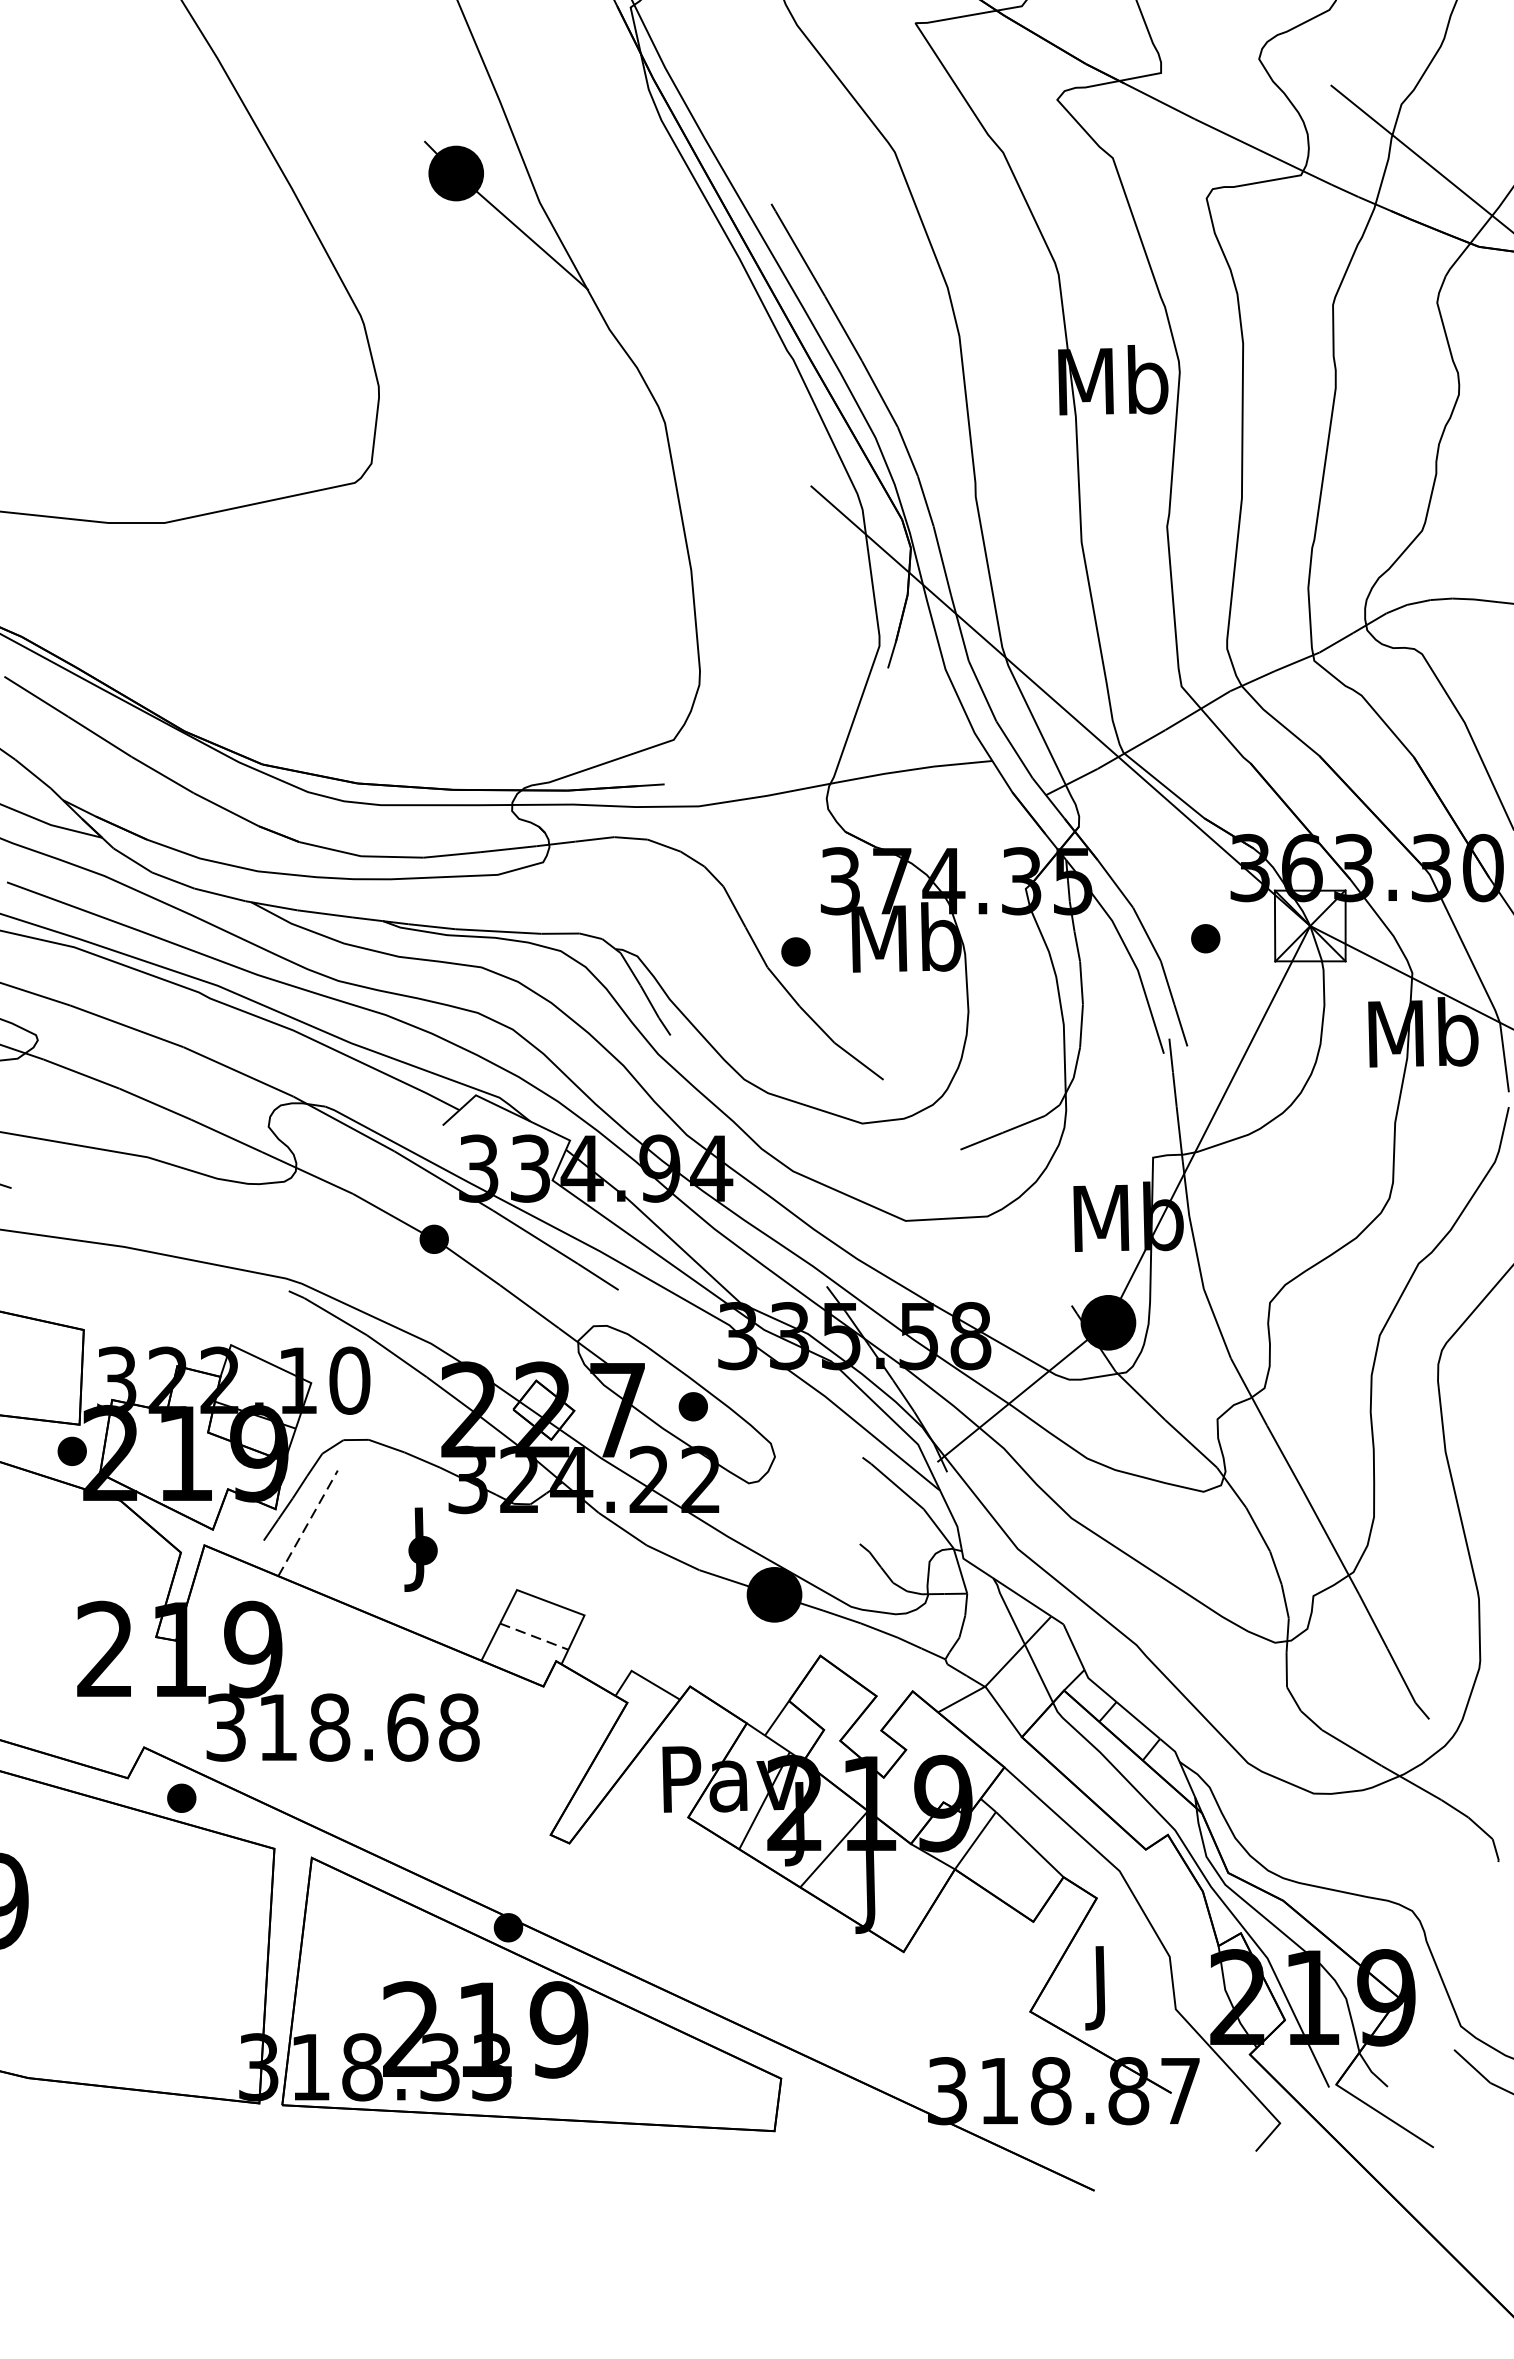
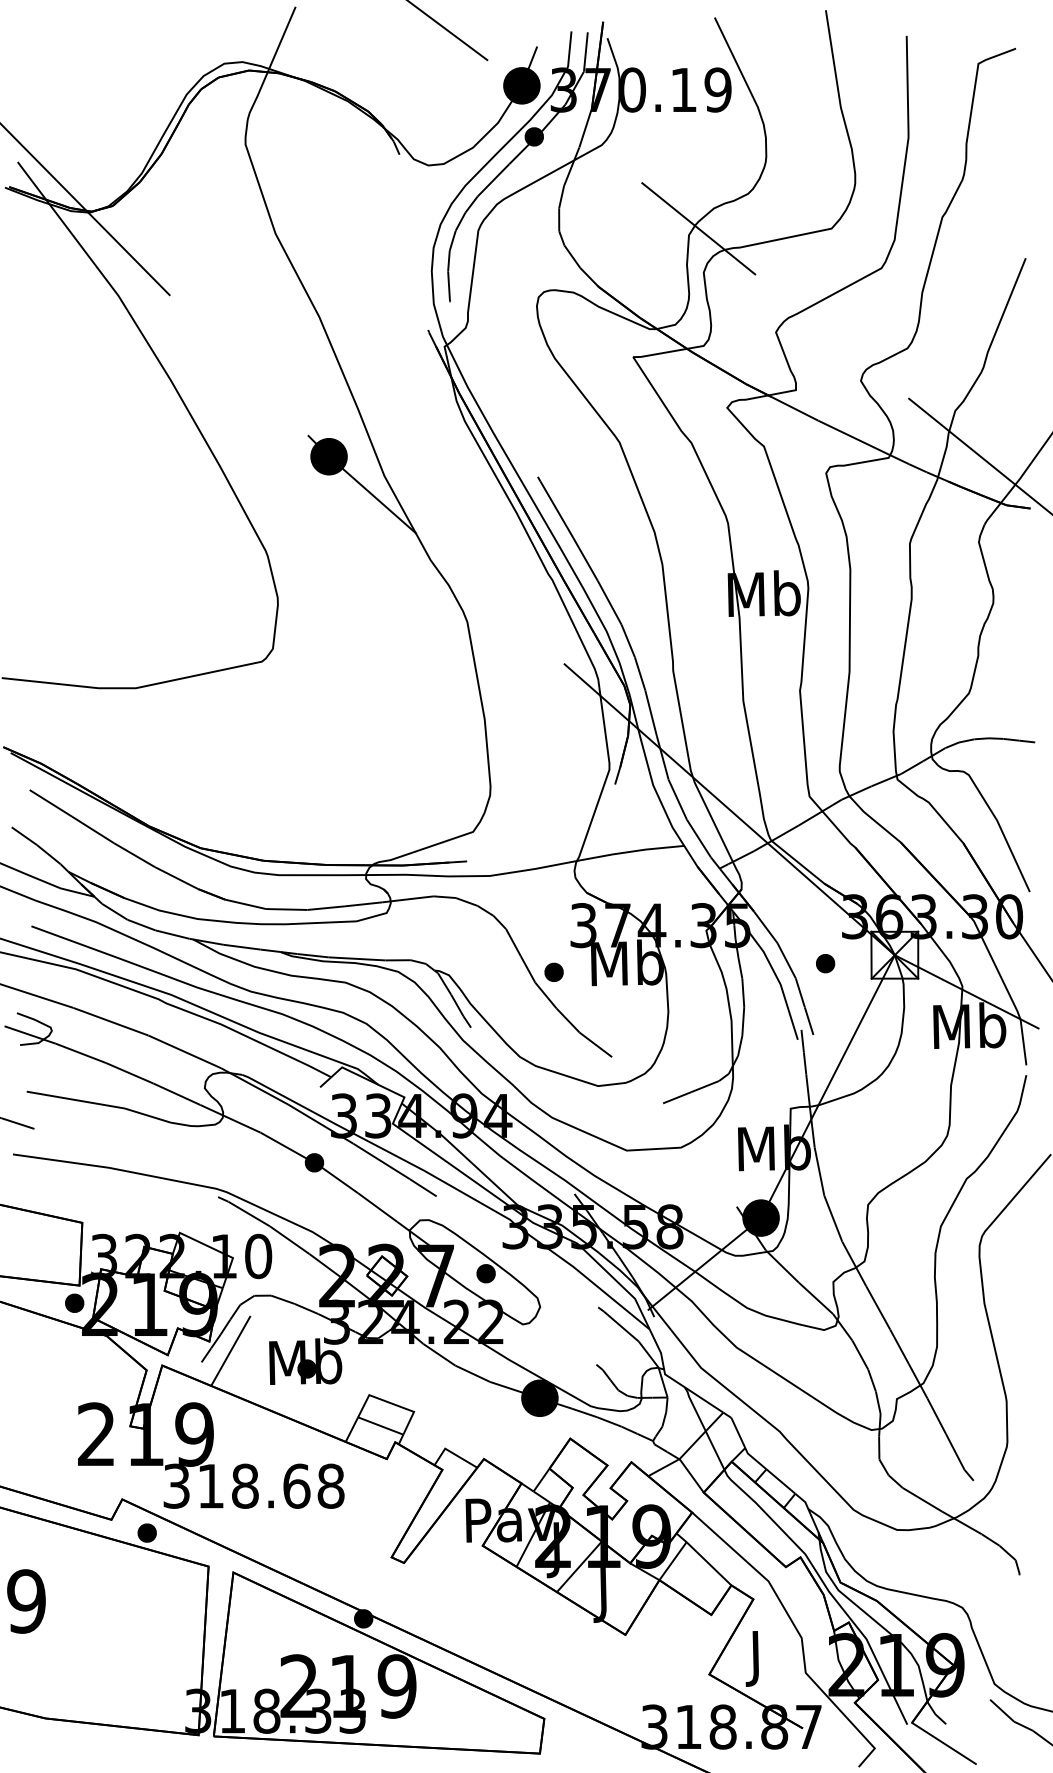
line: (308, 1522) -> (231, 1350), dashed -> solid
text: (420, 1548) -> (305, 1367), J -> Mb
line: (535, 1637) -> (381, 1426), dashed -> solid

